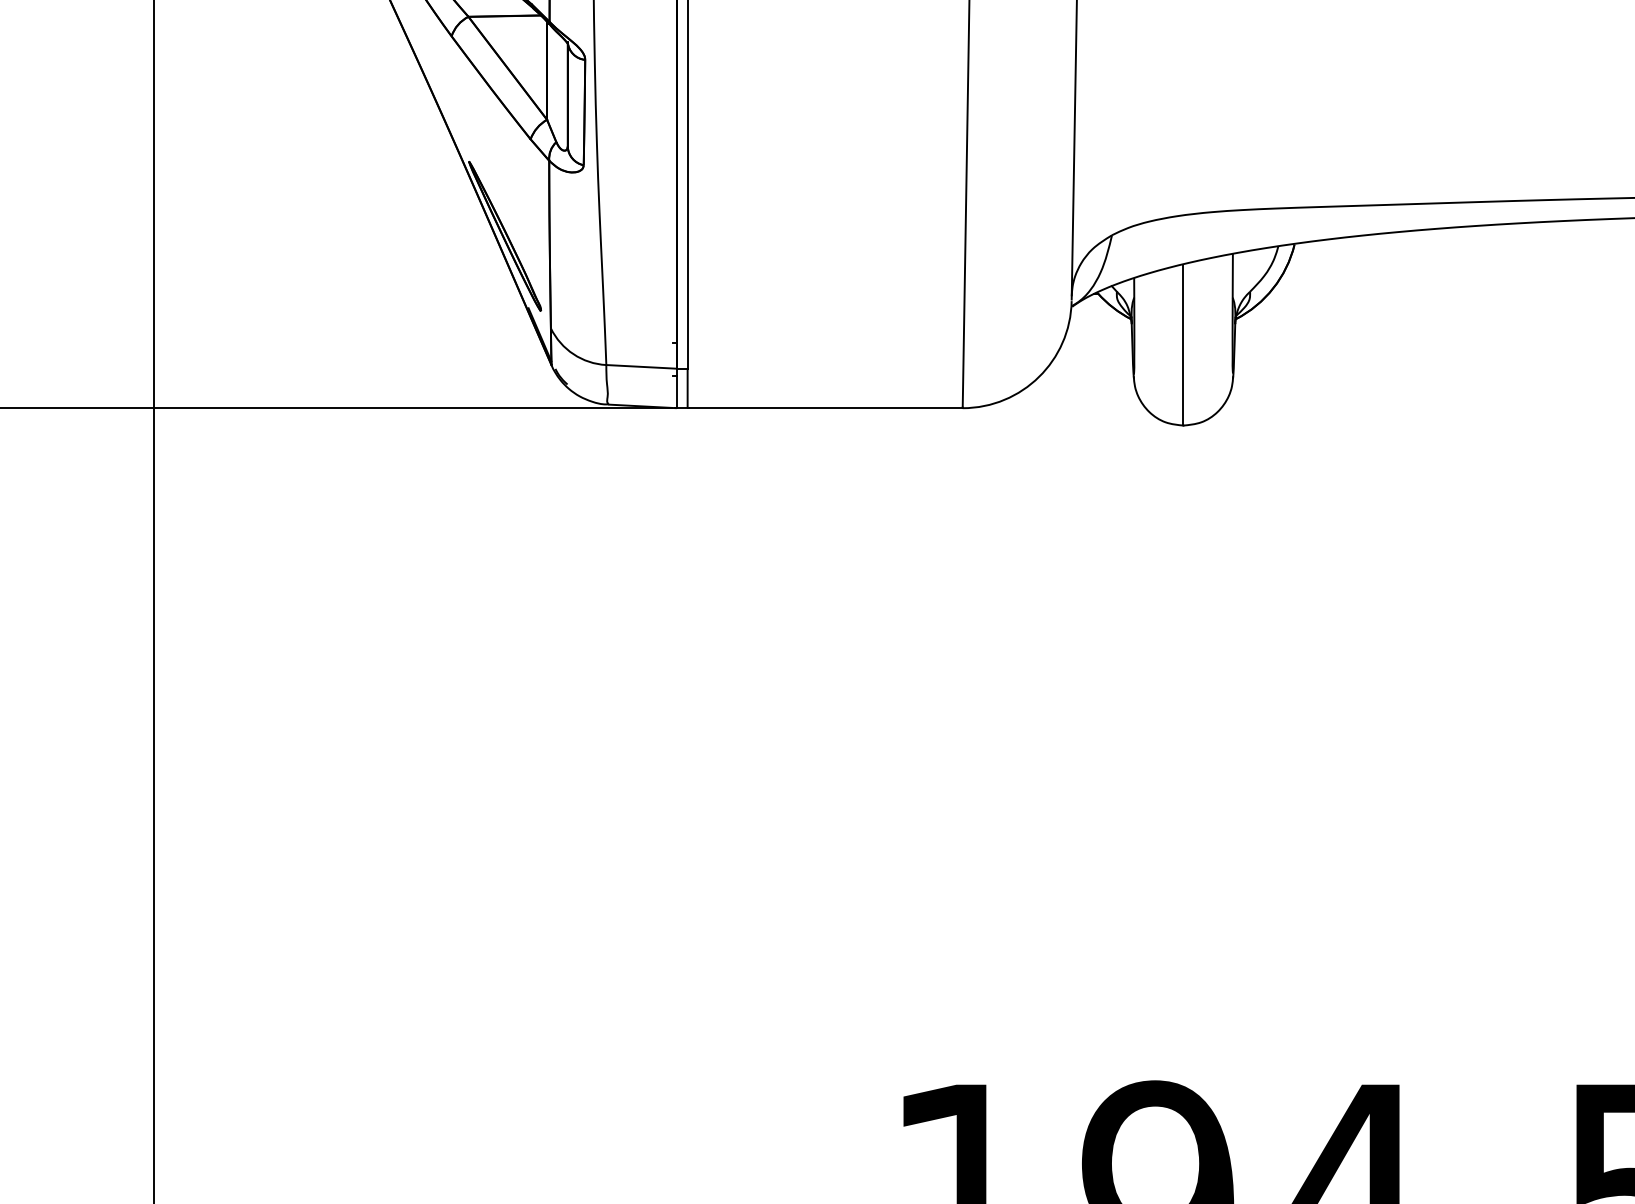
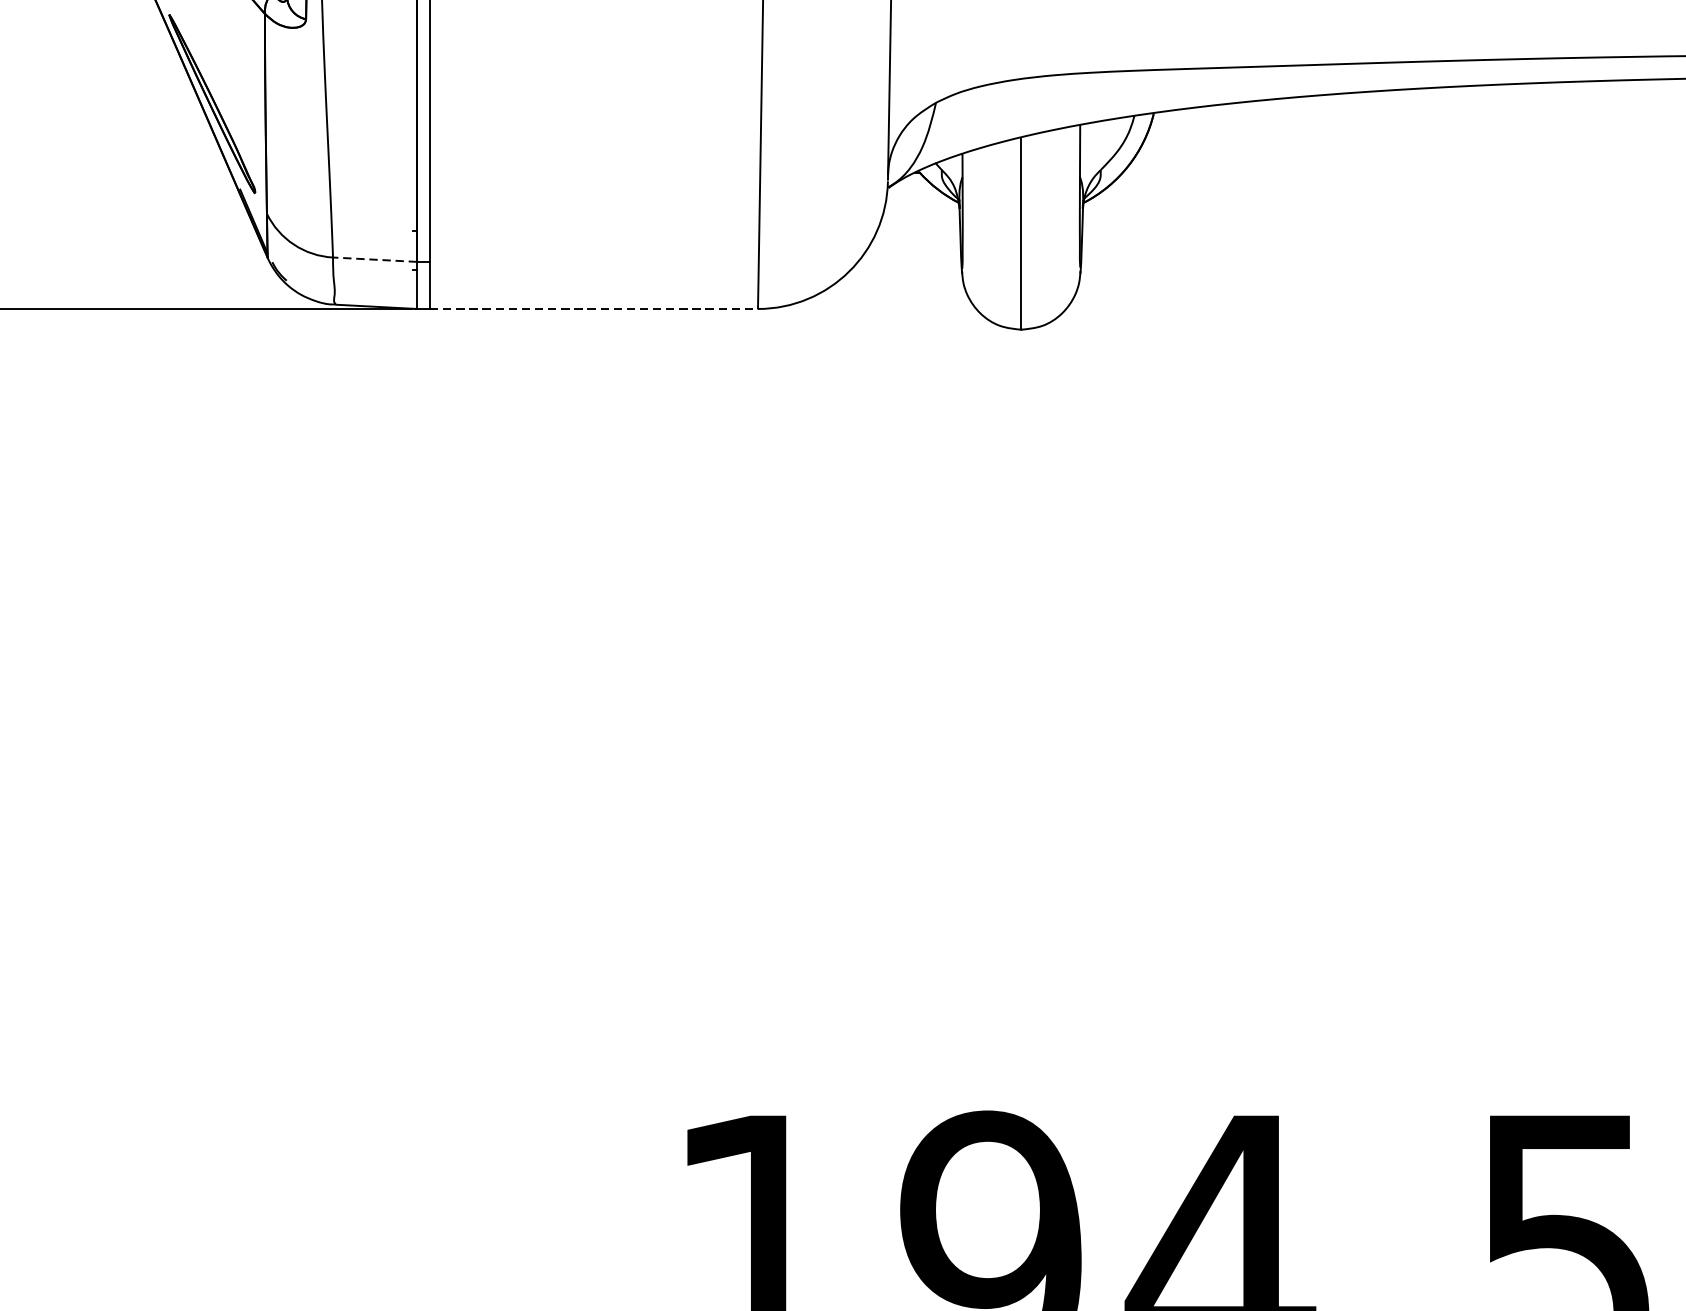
line: (641, 366) -> (374, 259), solid -> dashed
line: (825, 408) -> (594, 309), solid -> dashed

